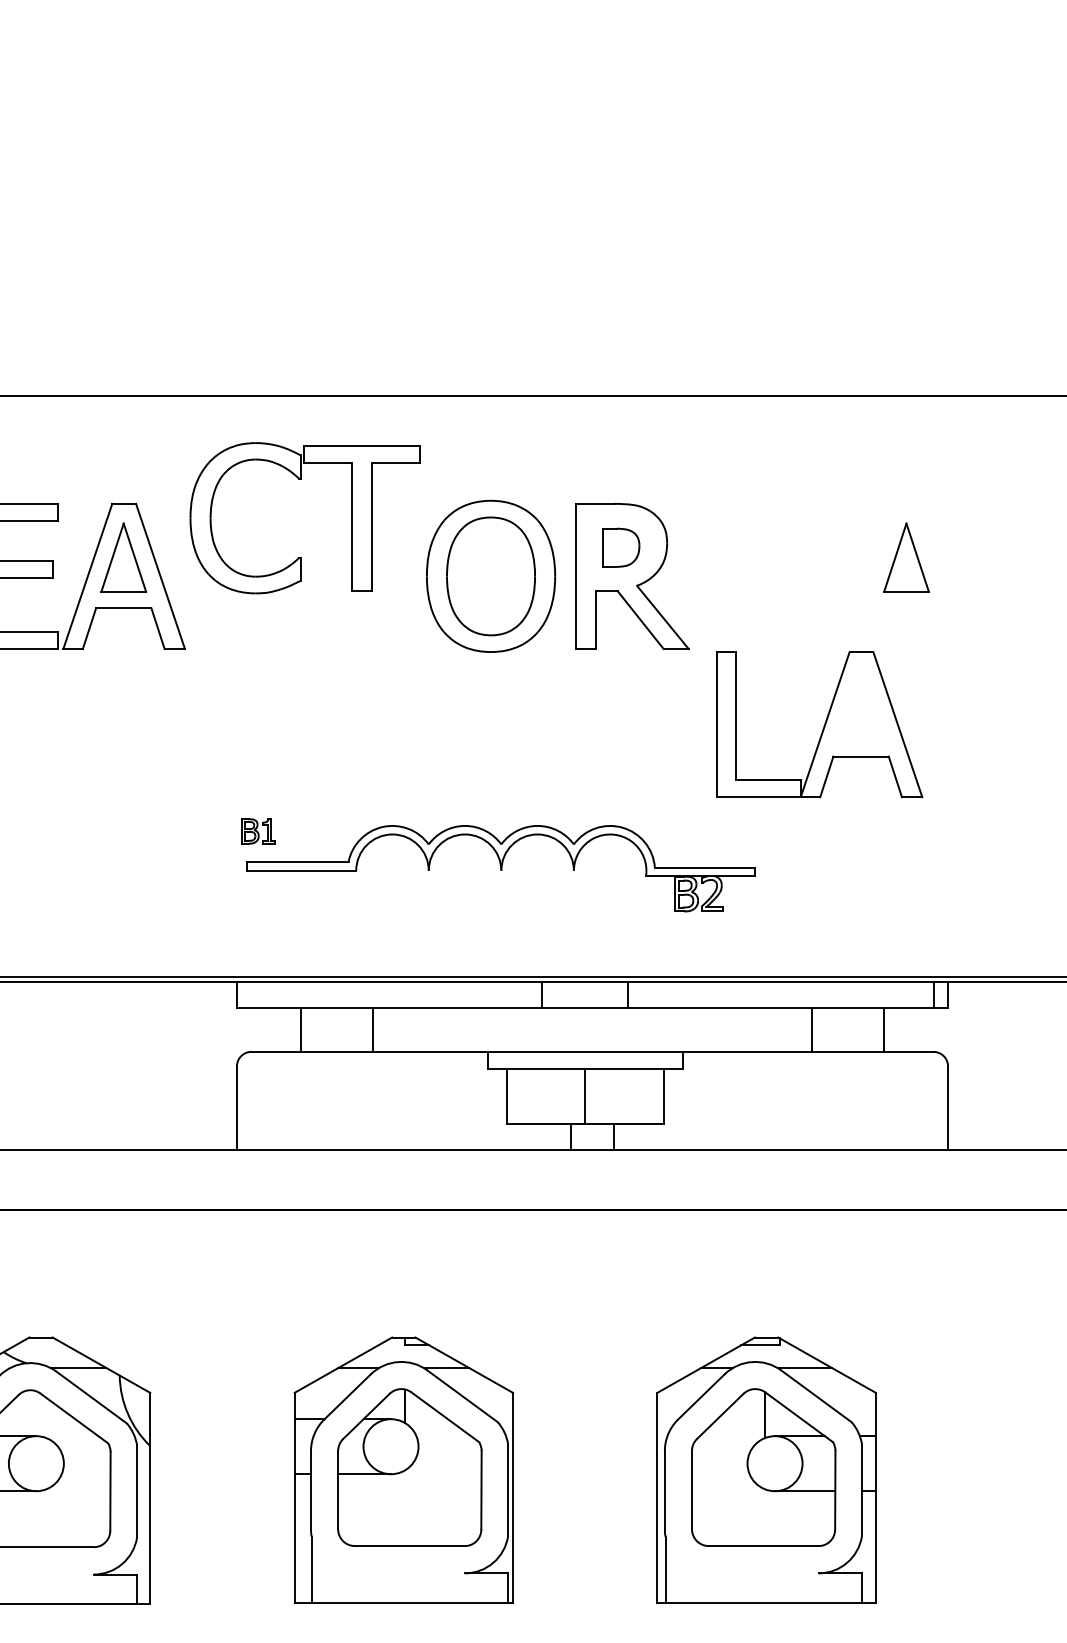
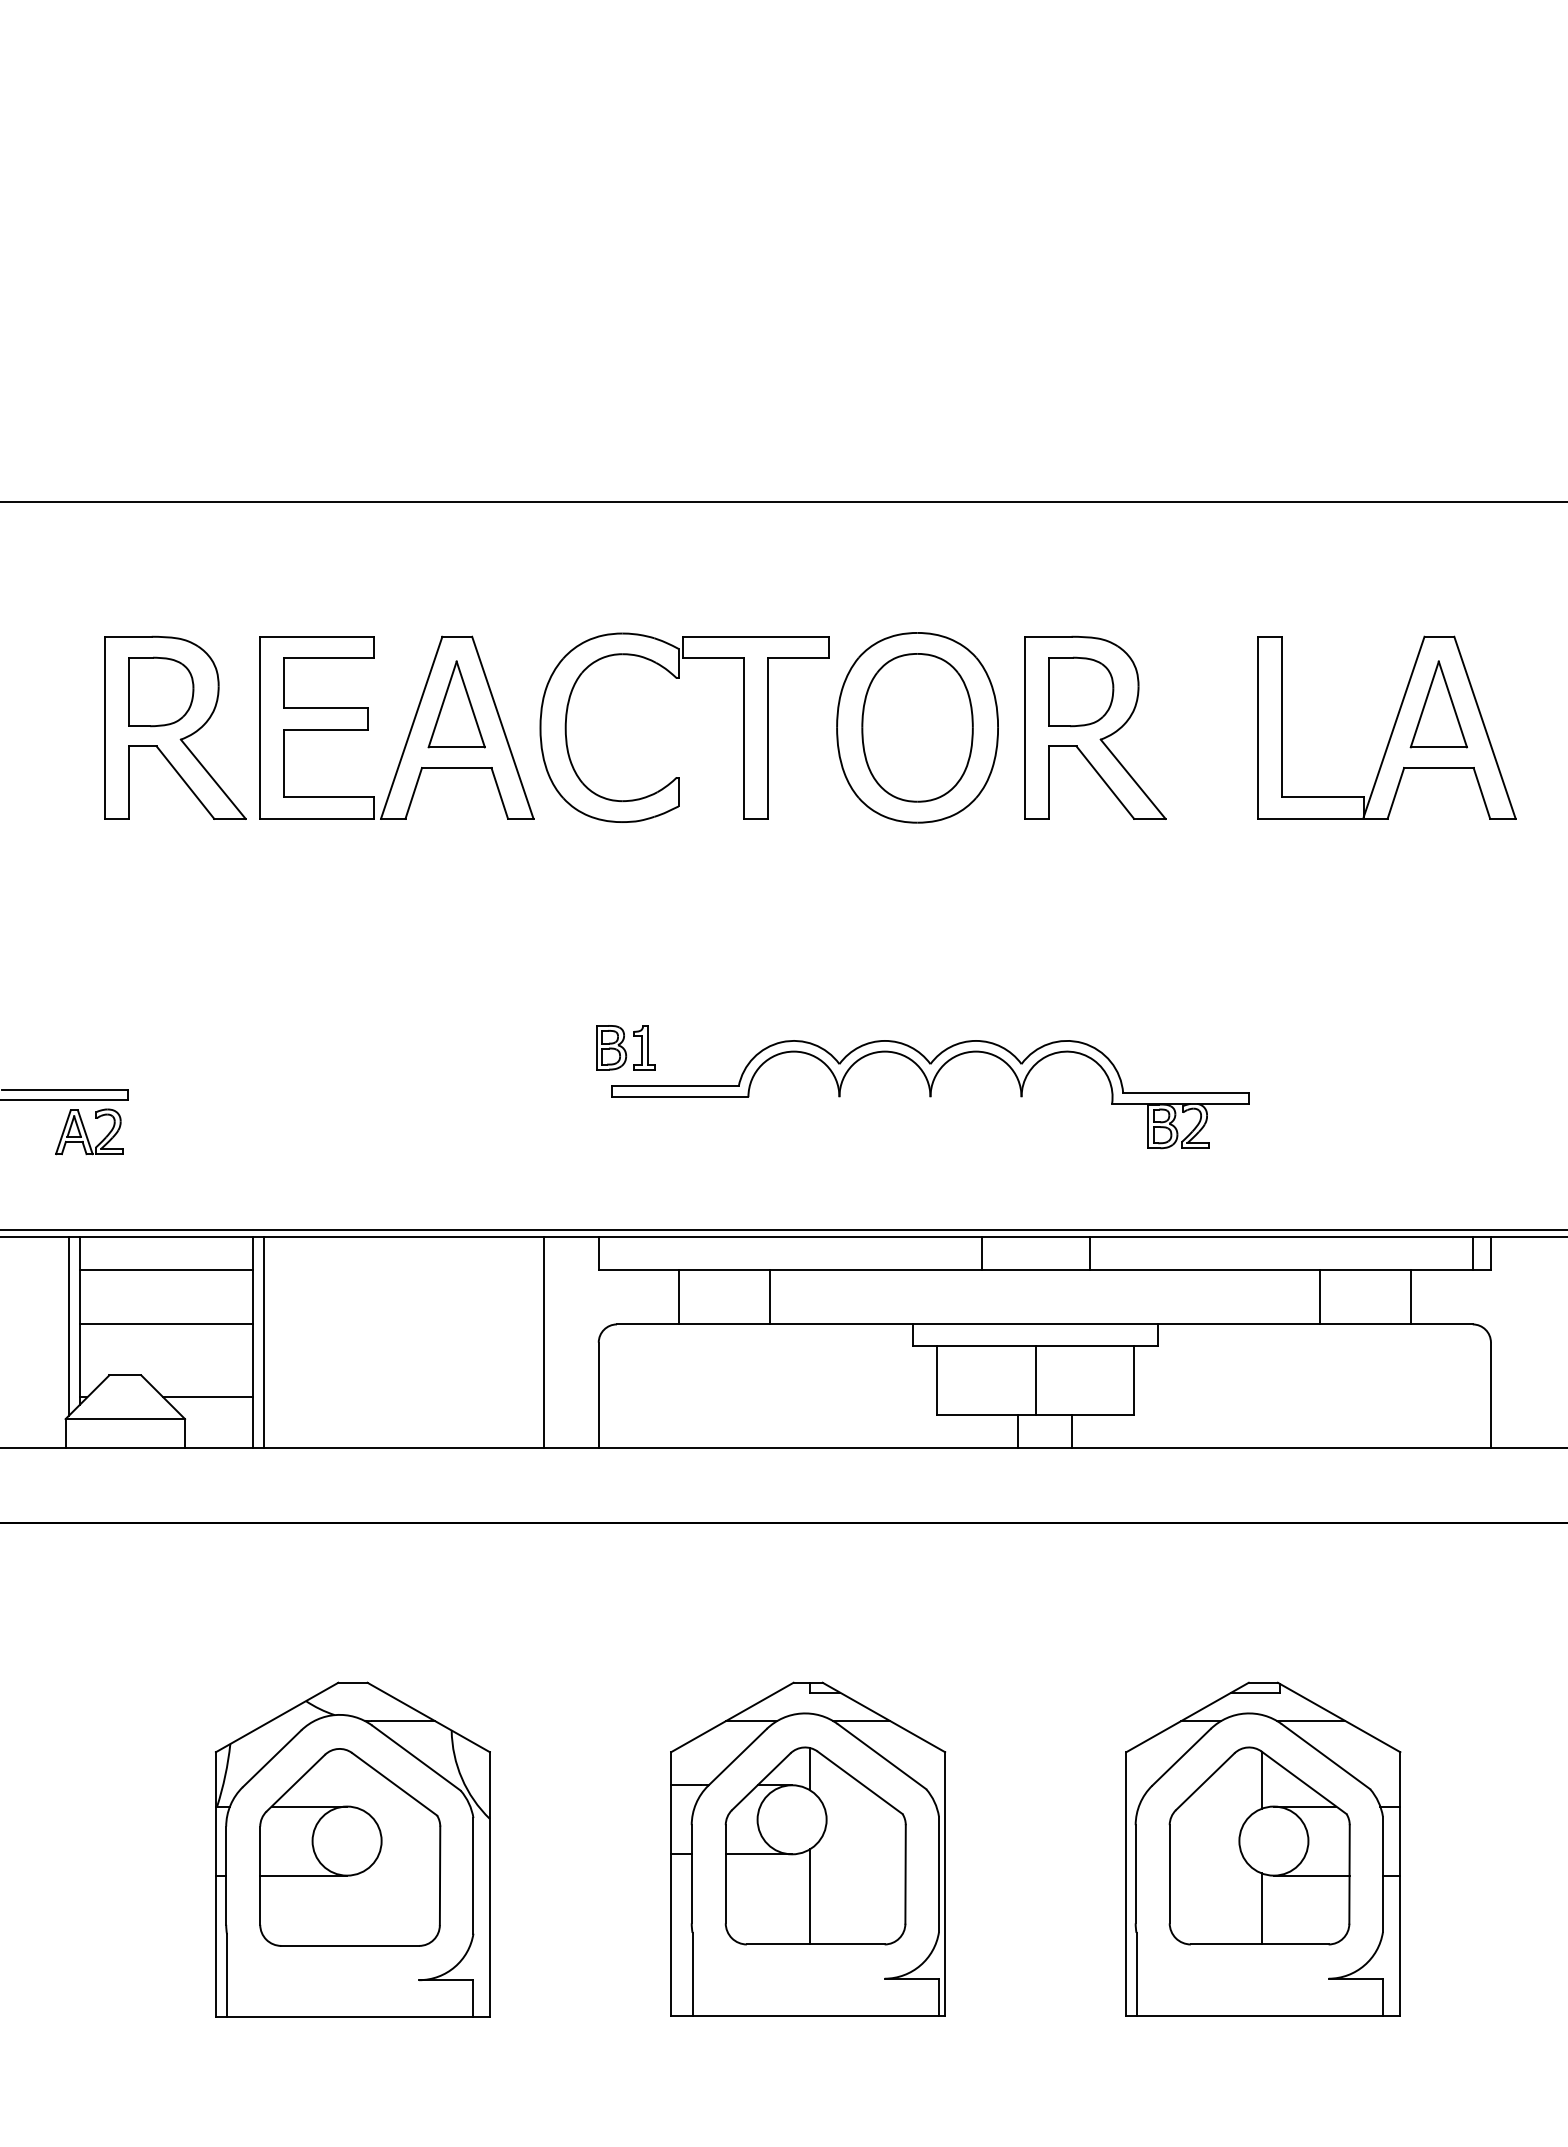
part: (301, 478) -> (679, 678), moved
part: (621, 547) -> (1081, 691), size x1.43
part: (824, 725) -> (1392, 728), moved
part: (258, 831) -> (625, 1047), size x1.43
line: (193, 1066) -> (544, 1342), added
line: (404, 1507) -> (809, 1896), added
line: (765, 1517) -> (1261, 1908), added

